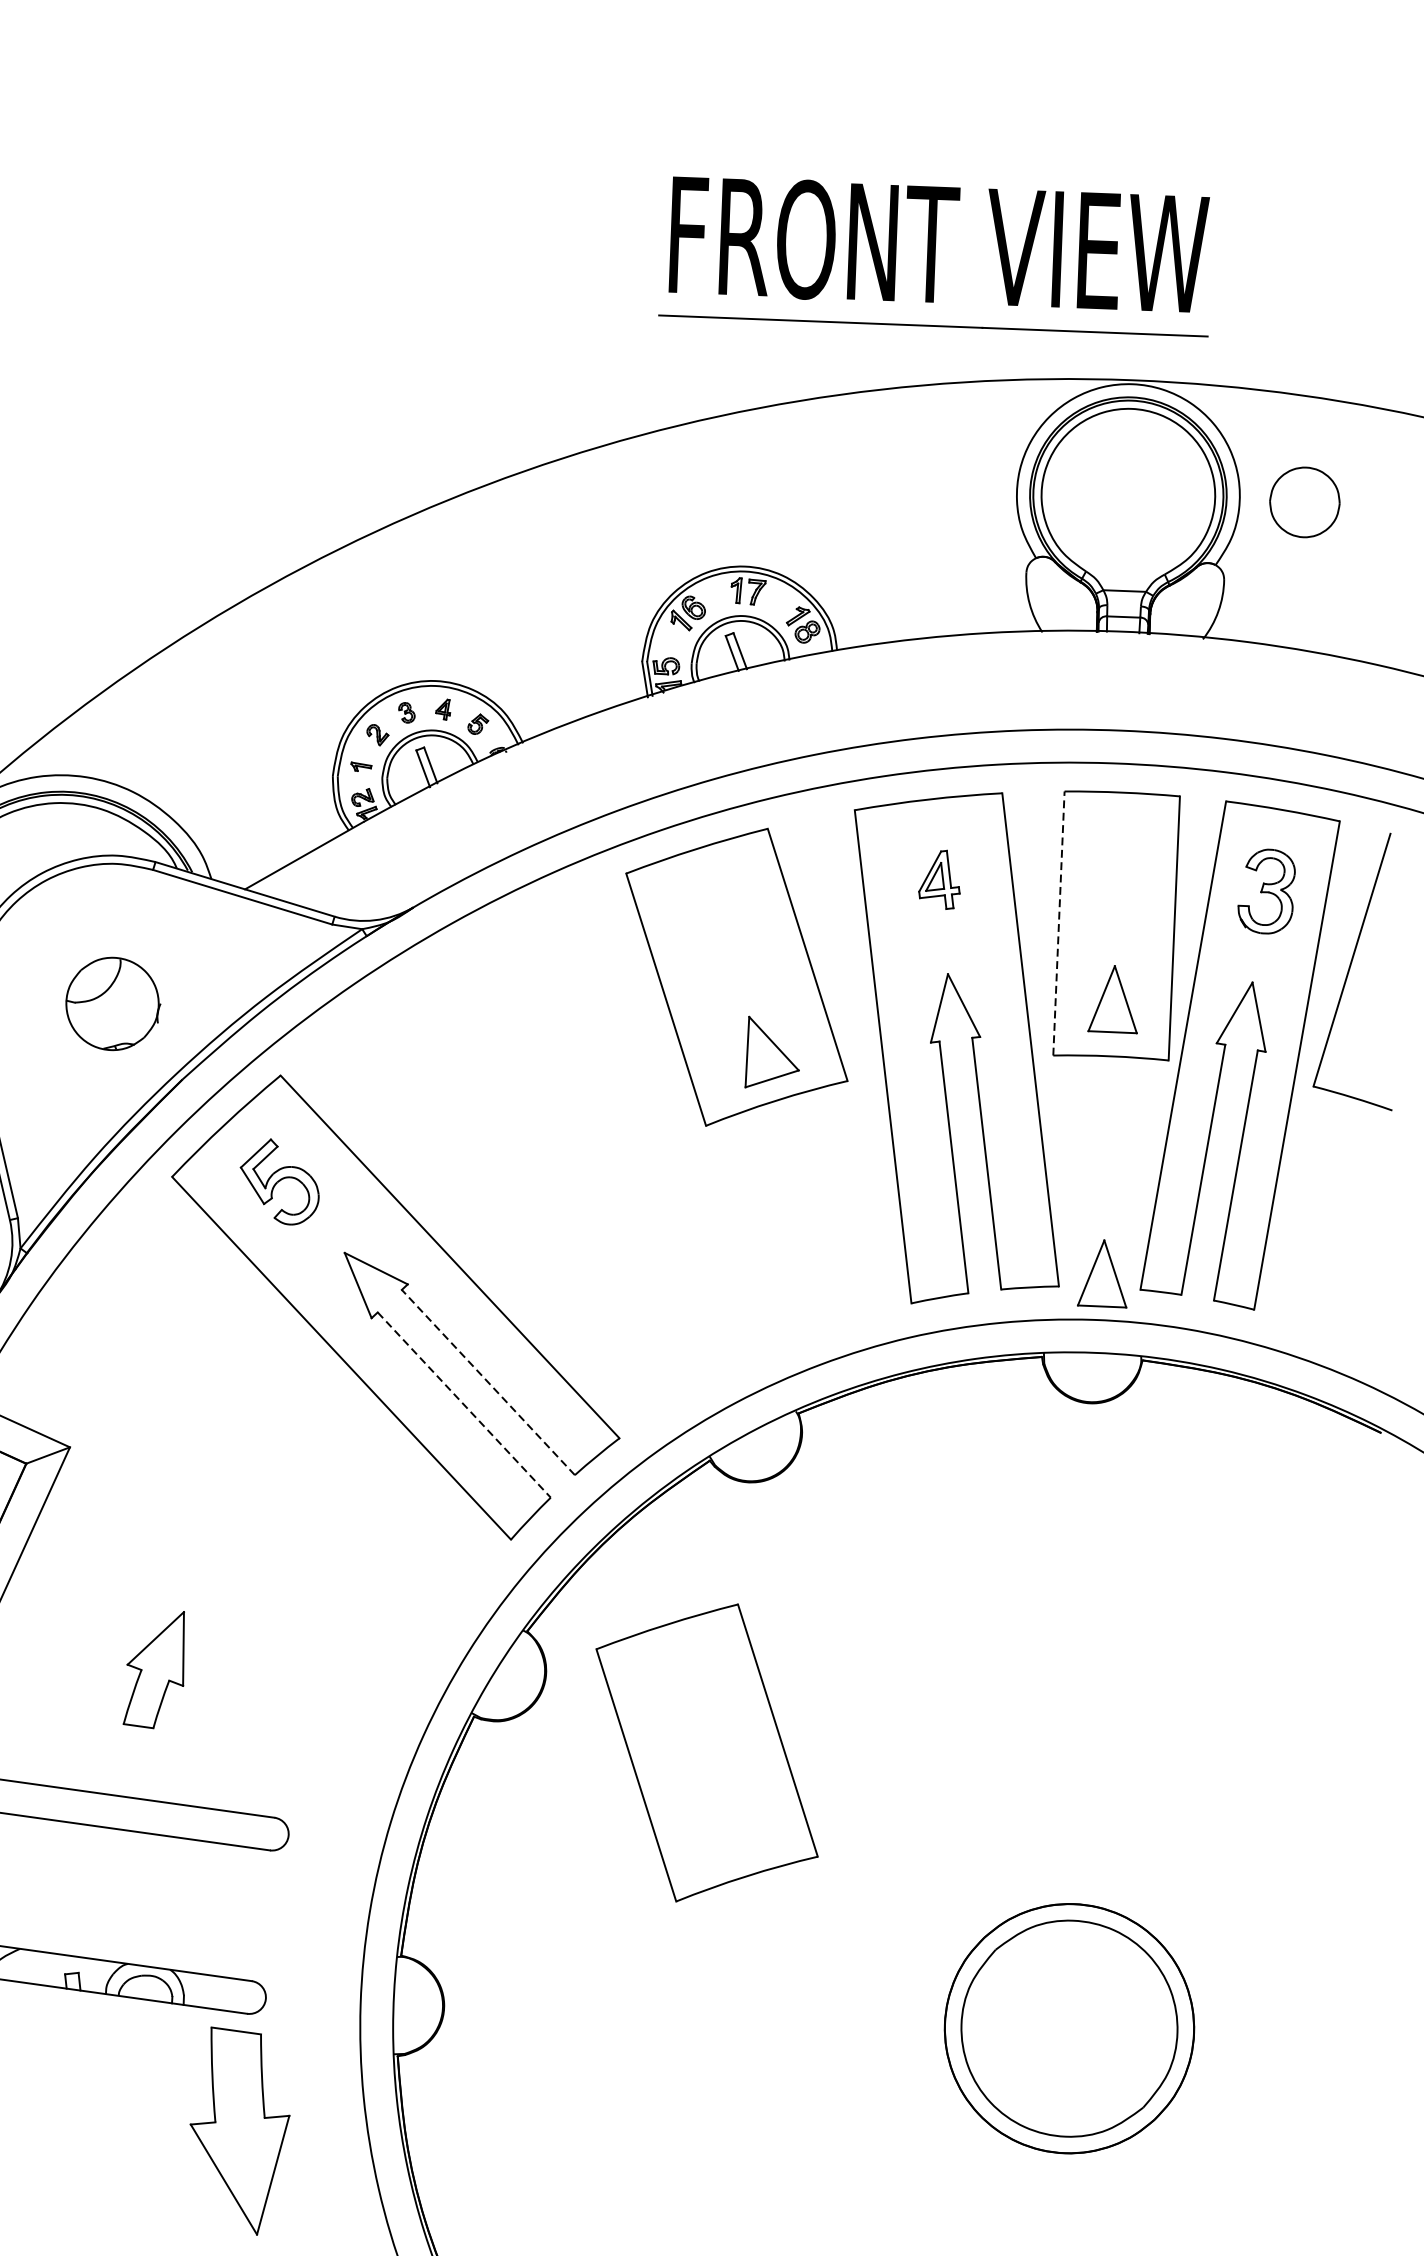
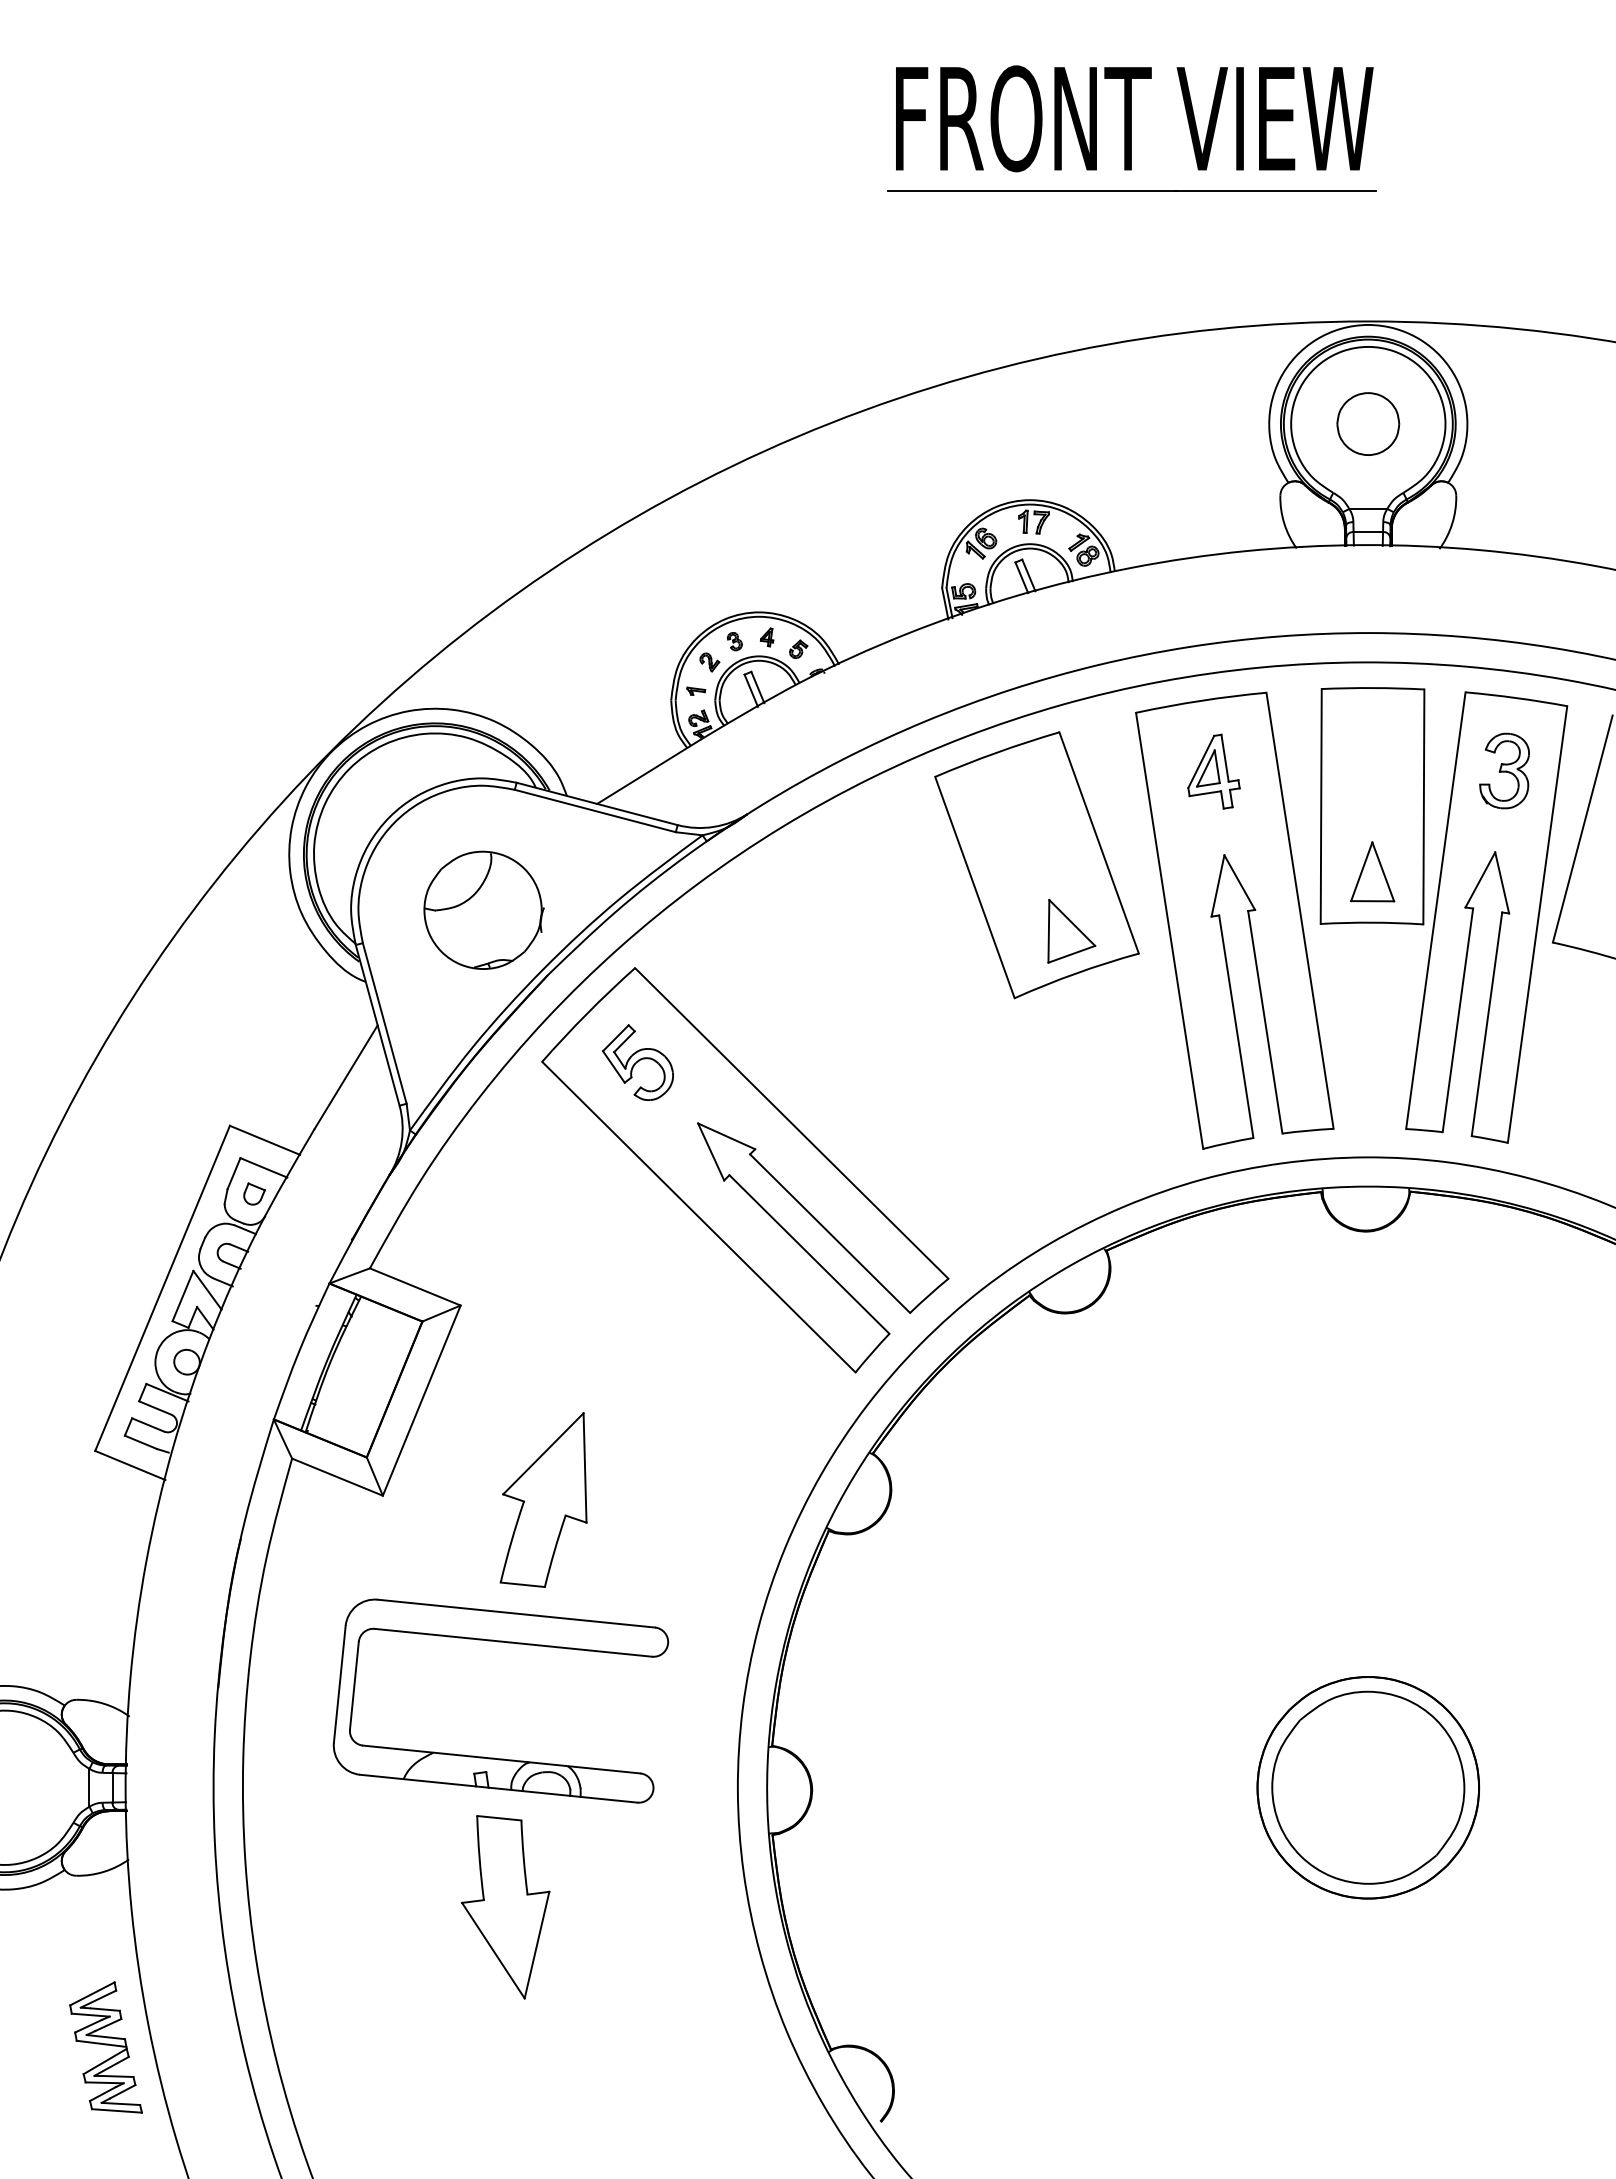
part: (935, 255) -> (1131, 128), moved
part: (1305, 501) -> (1368, 423), moved
part: (939, 879) -> (1213, 771), size x1.43
line: (1059, 923) -> (1321, 806), dashed -> solid
part: (112, 1003) -> (483, 909), size x1.43
part: (1103, 1273) -> (1372, 1115), removed
line: (488, 1382) -> (830, 1233), dashed -> solid
line: (464, 1405) -> (809, 1254), dashed -> solid
part: (154, 1668) -> (543, 1499), size x1.67
part: (706, 1753) -> (1036, 1555), removed
part: (239, 2131) -> (505, 1907), moved

